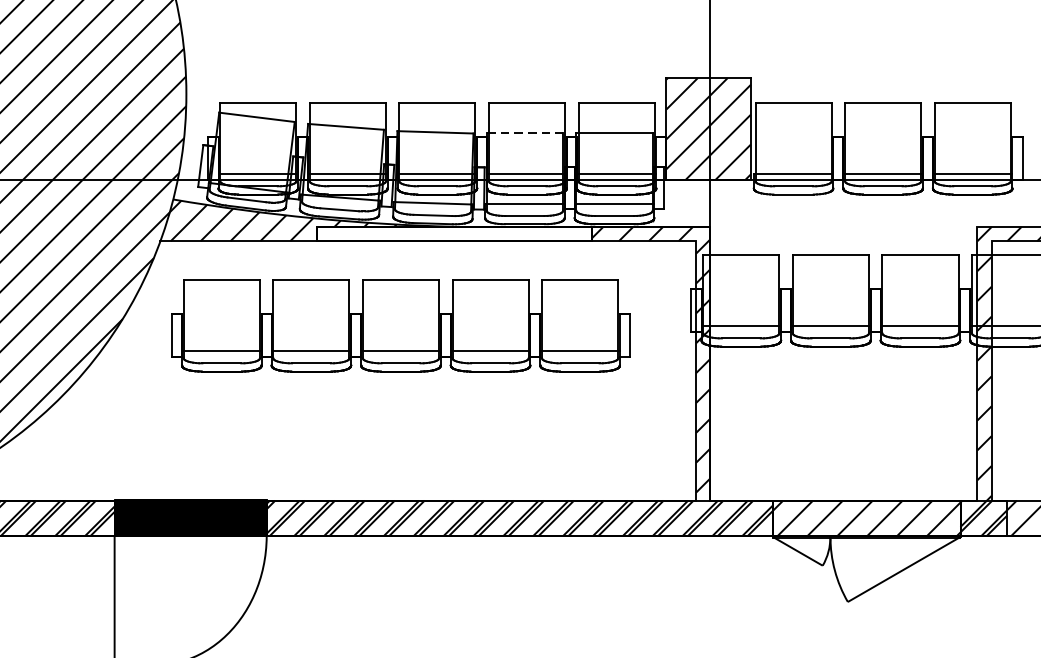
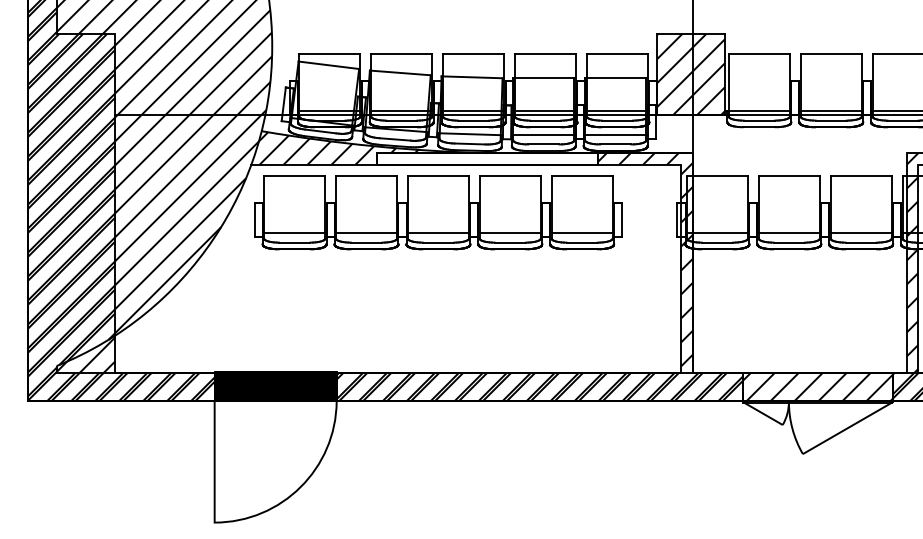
line: (524, 132) -> (543, 77), dashed -> solid
part: (401, 325) -> (438, 212), moved

